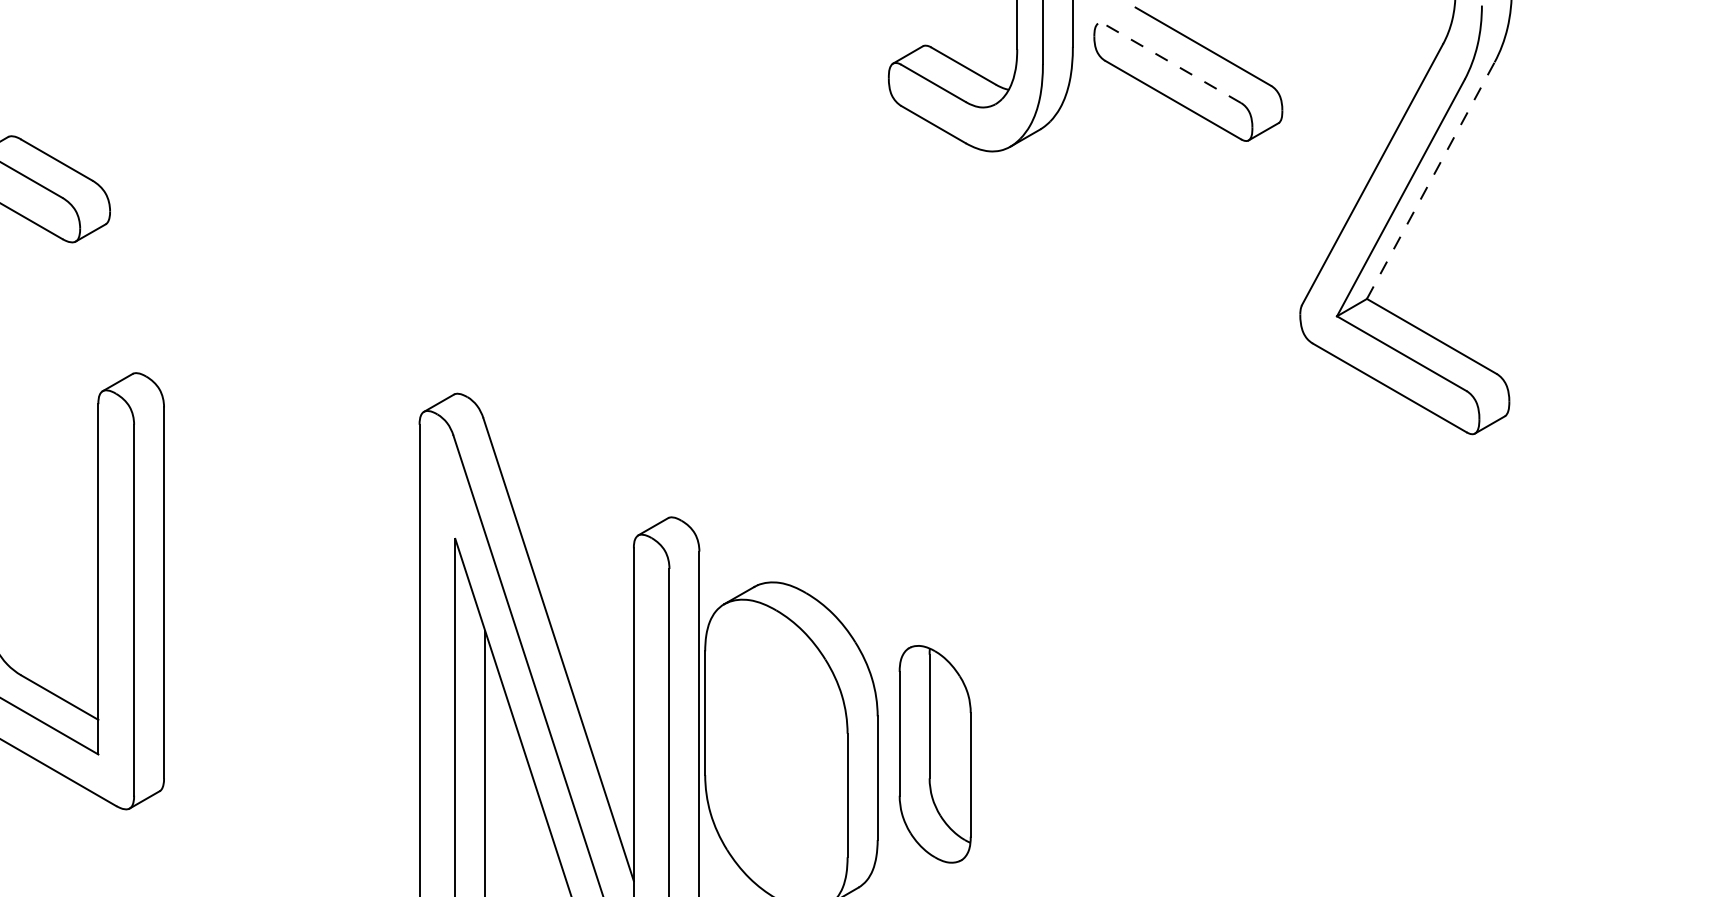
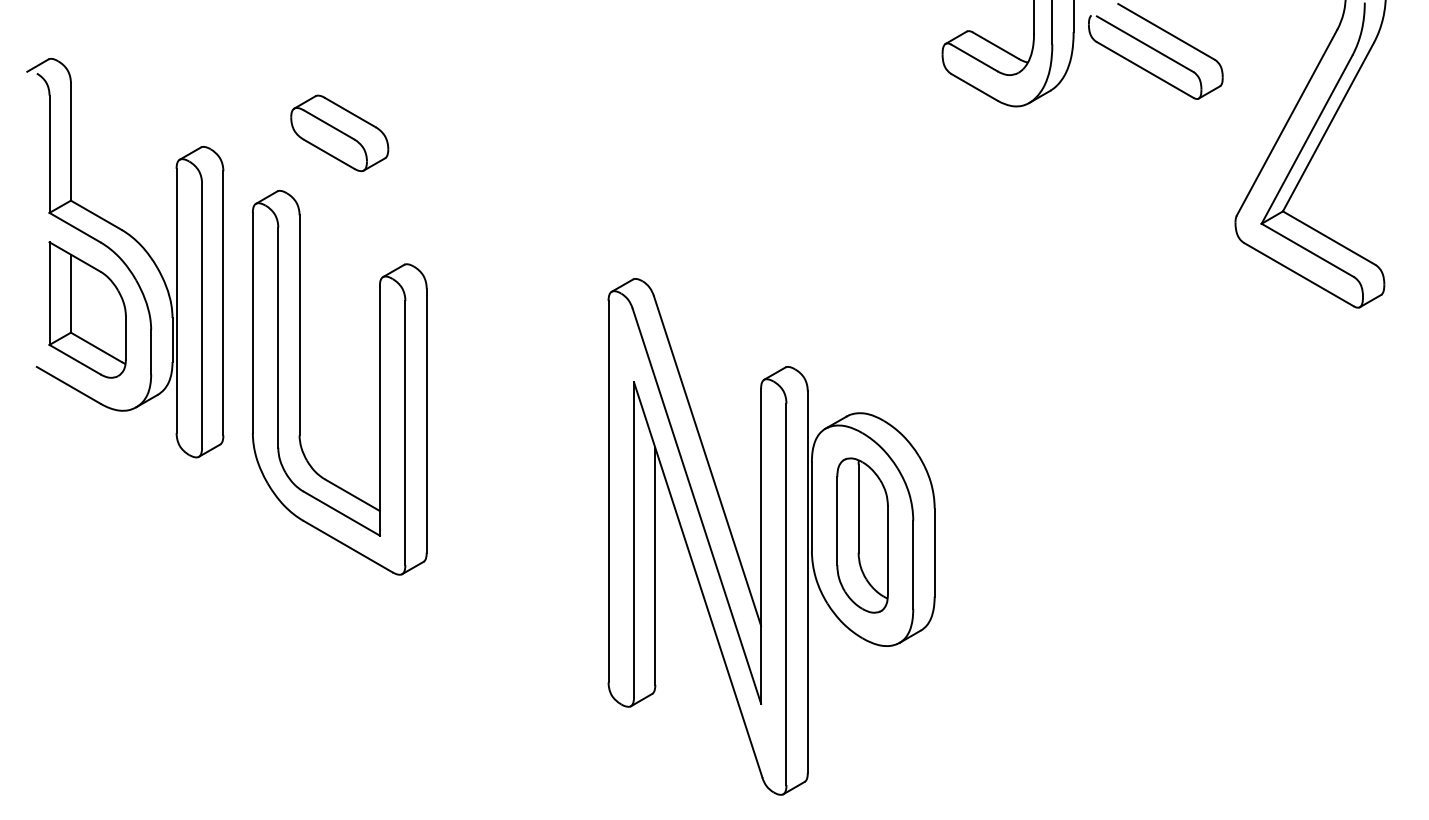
line: (1173, 64) -> (1145, 44), dashed -> solid
line: (1430, 181) -> (1328, 127), dashed -> solid
part: (935, 754) -> (862, 535), moved

